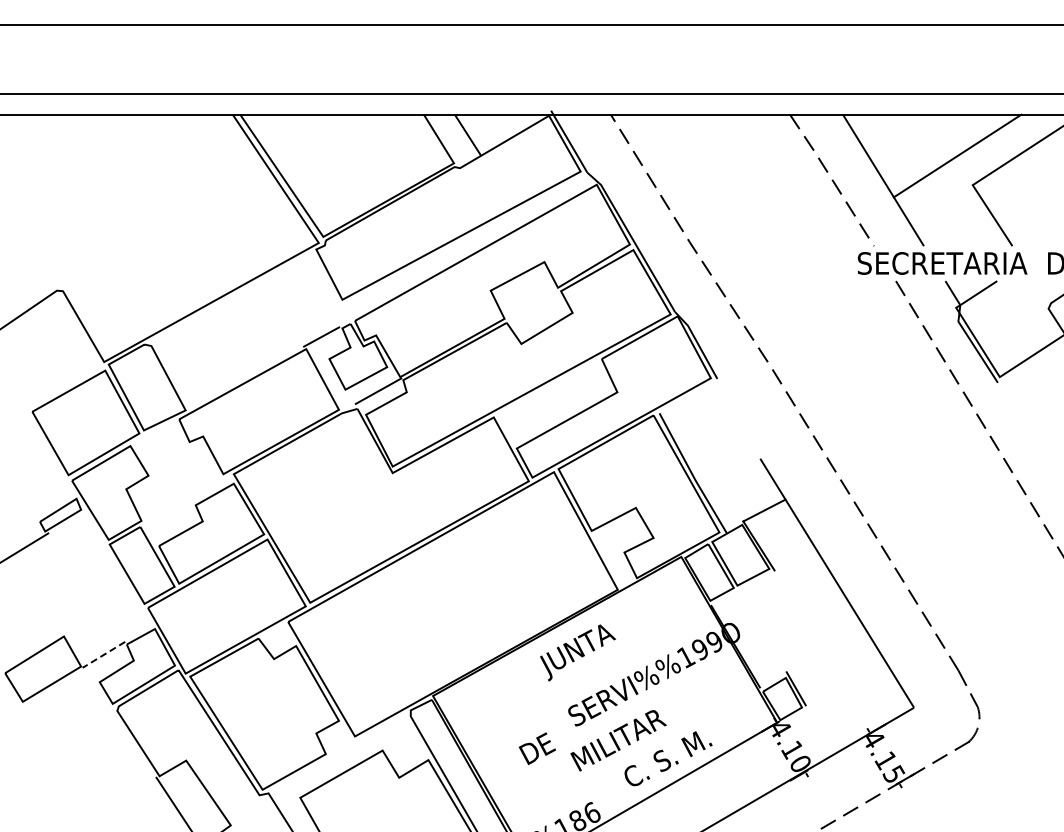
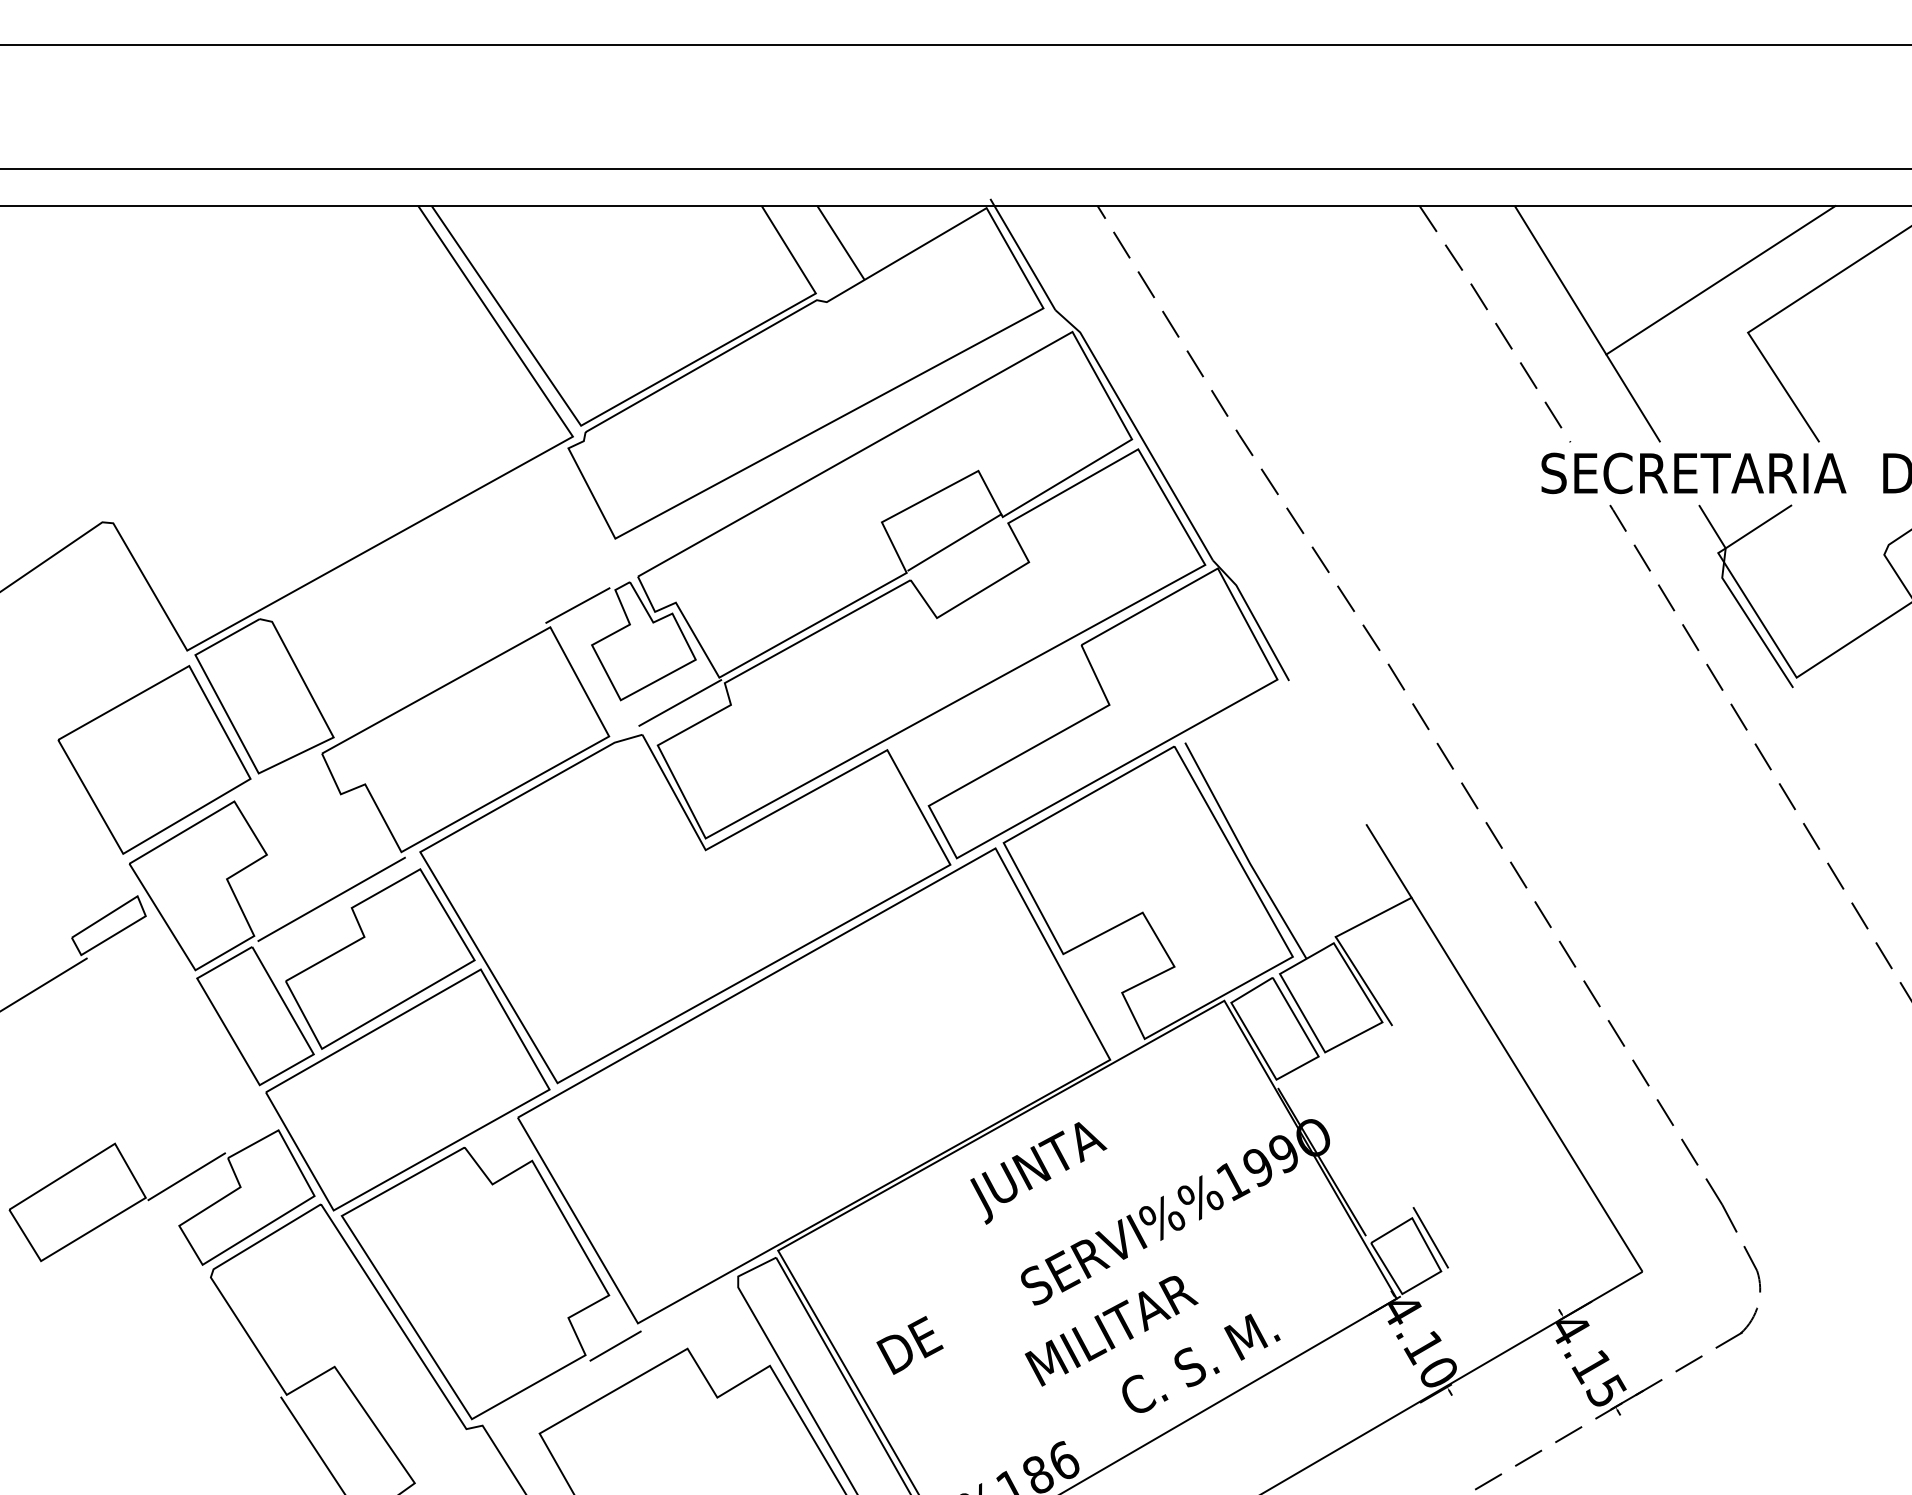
line: (531, 301) -> (955, 541), added
line: (184, 500) -> (331, 899), added
line: (103, 654) -> (185, 1176), dashed -> solid
text: (536, 748) -> (908, 1345), moved
line: (342, 749) -> (615, 1346), added

